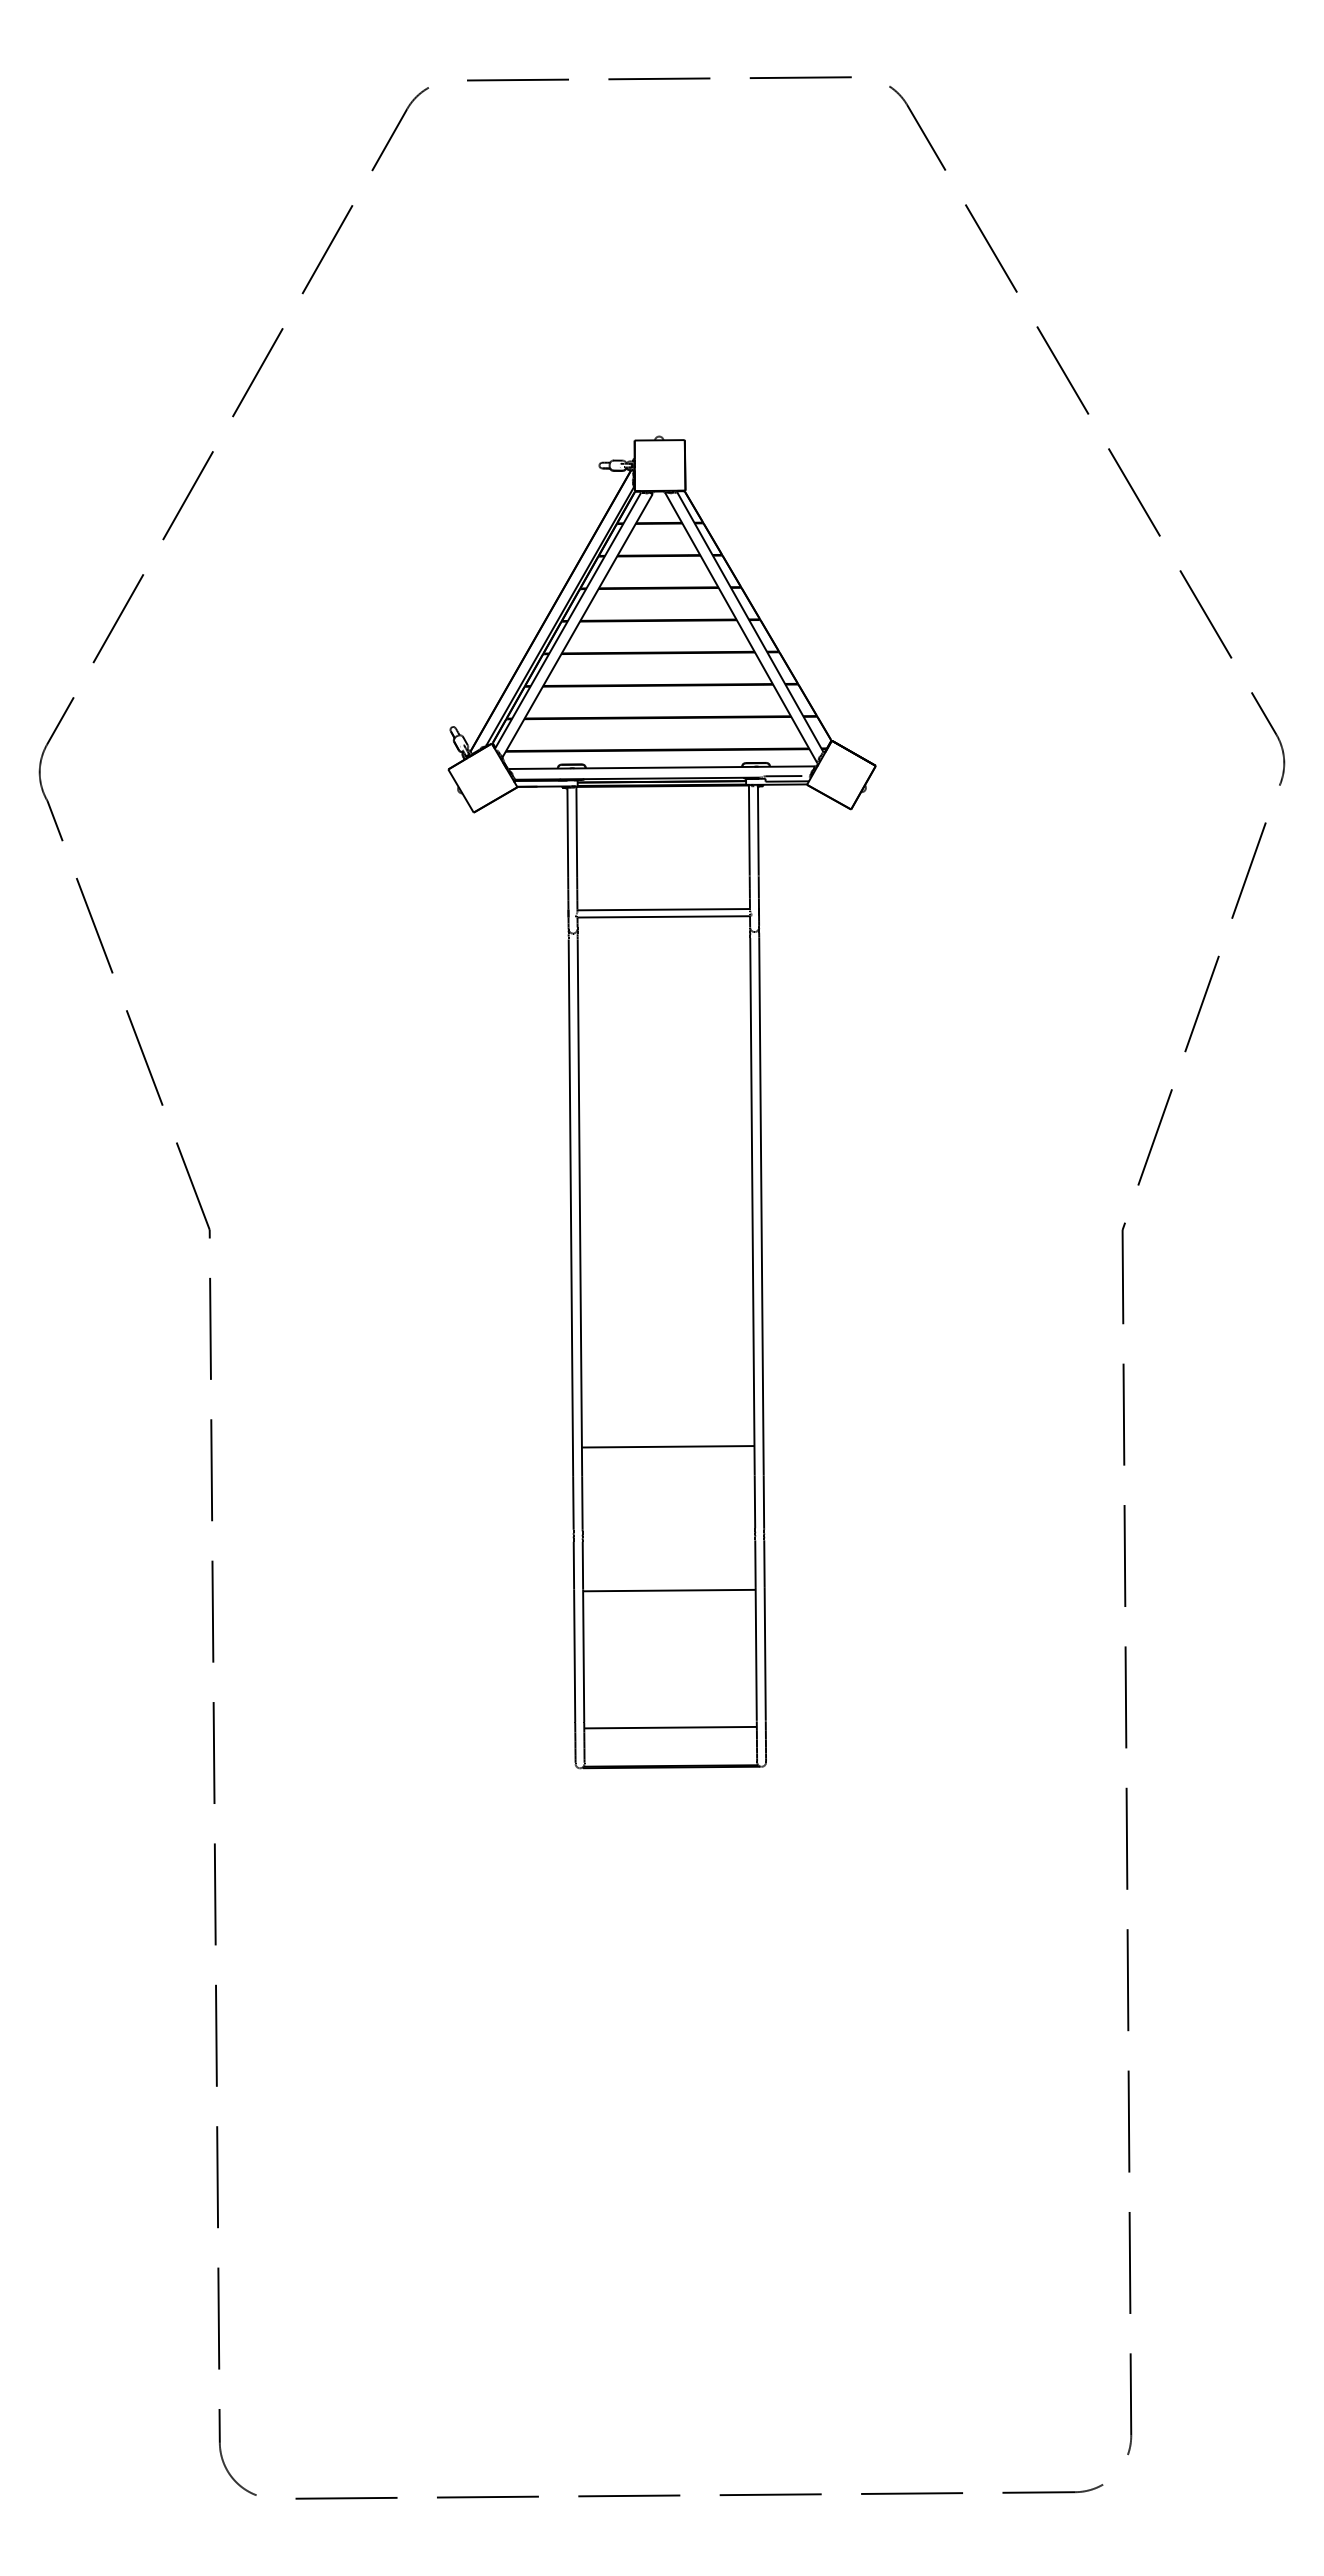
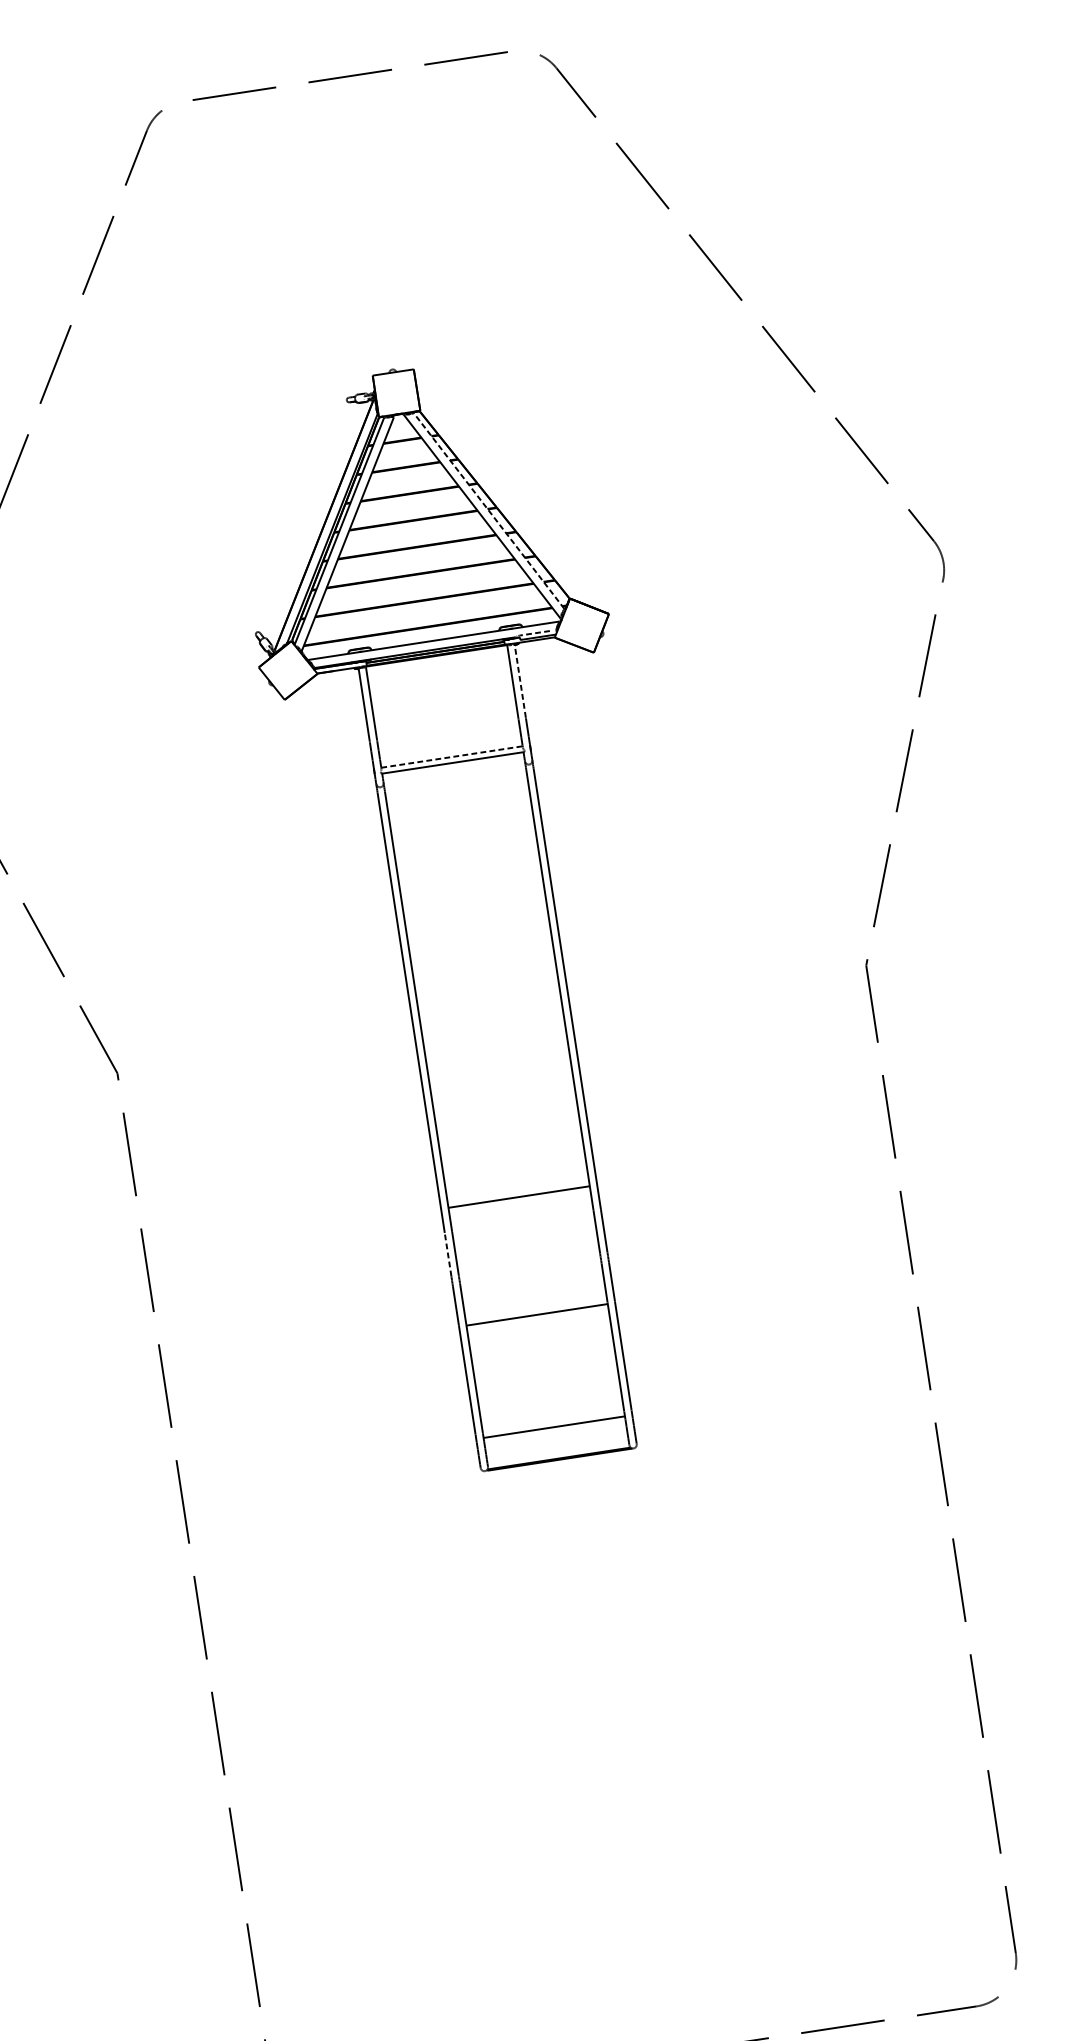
line: (750, 621) -> (489, 510), solid -> dashed
line: (783, 776) -> (534, 633), solid -> dashed
line: (758, 830) -> (520, 680), solid -> dashed
line: (664, 909) -> (452, 756), solid -> dashed
line: (573, 1502) -> (448, 1253), solid -> dashed

